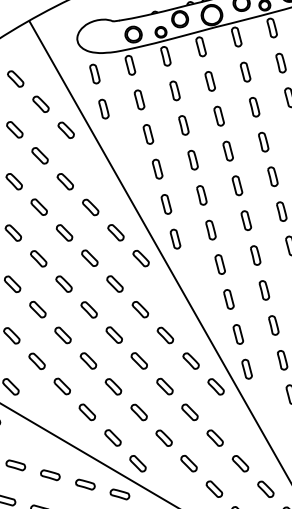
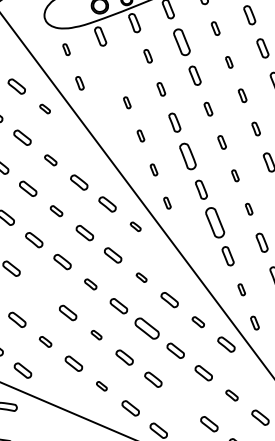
part: (245, 71) -> (215, 28), size x0.7
part: (94, 73) -> (66, 49), size x0.6
part: (209, 81) -> (181, 42), size x1.4
part: (174, 90) -> (147, 55), size x0.7
part: (139, 99) -> (113, 69), removed
part: (254, 107) -> (229, 62), size x0.6
part: (103, 108) -> (79, 82), size x0.7
part: (183, 125) -> (160, 89), size x0.7
part: (65, 129) -> (44, 108), size x0.6
part: (148, 134) -> (127, 102), size x0.6
part: (263, 141) -> (242, 95), size x0.7
part: (227, 150) -> (207, 108), size x0.7
part: (157, 168) -> (140, 135), size x0.6
part: (272, 176) -> (255, 128), size x0.7
part: (64, 181) -> (49, 160), size x0.7
part: (237, 185) -> (222, 142), size x0.7
part: (201, 195) -> (187, 156), size x1.4
part: (166, 204) -> (154, 170), size x0.6
part: (246, 220) -> (235, 175), size x0.6
part: (64, 232) -> (56, 210), size x0.7
part: (175, 238) -> (167, 202), size x0.6
part: (255, 255) -> (248, 209), size x0.6
part: (140, 258) -> (135, 226), size x0.6
part: (219, 264) -> (214, 222), size x1.6
part: (37, 309) -> (39, 290), removed
part: (88, 309) -> (90, 284), size x0.7
part: (140, 309) -> (141, 277), size x0.6
part: (237, 334) -> (241, 289), size x0.6
part: (36, 360) -> (44, 341), size x0.7
part: (88, 360) -> (96, 334), size x0.6
part: (138, 360) -> (146, 328), size x1.4
part: (190, 360) -> (197, 321), size x0.7
part: (246, 368) -> (254, 322), size x0.7
part: (86, 412) -> (101, 386), size x0.6
part: (163, 437) -> (180, 401), removed
part: (214, 437) -> (231, 395), size x0.7

